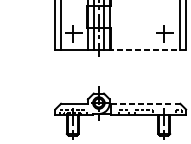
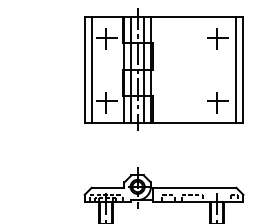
line: (148, 49) -> (197, 122), dashed -> solid
line: (144, 103) -> (193, 187), dashed -> solid

